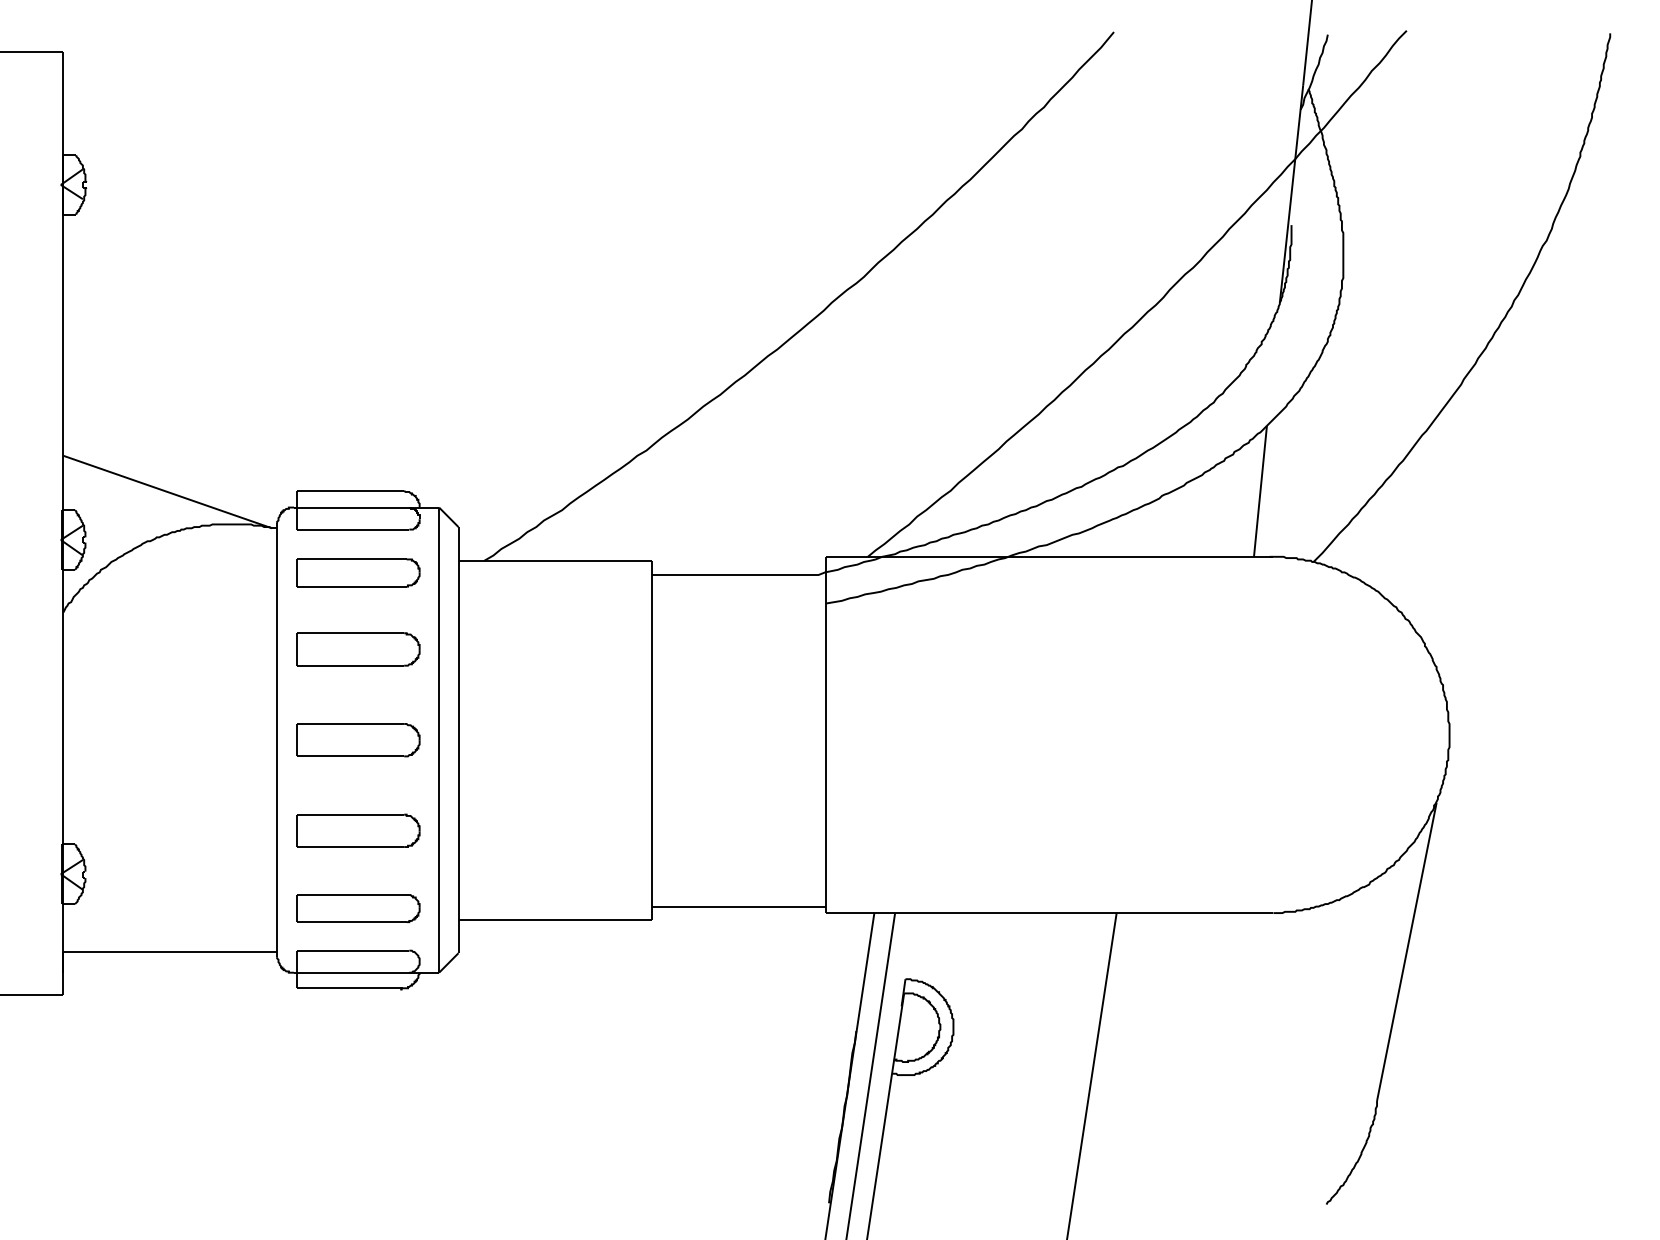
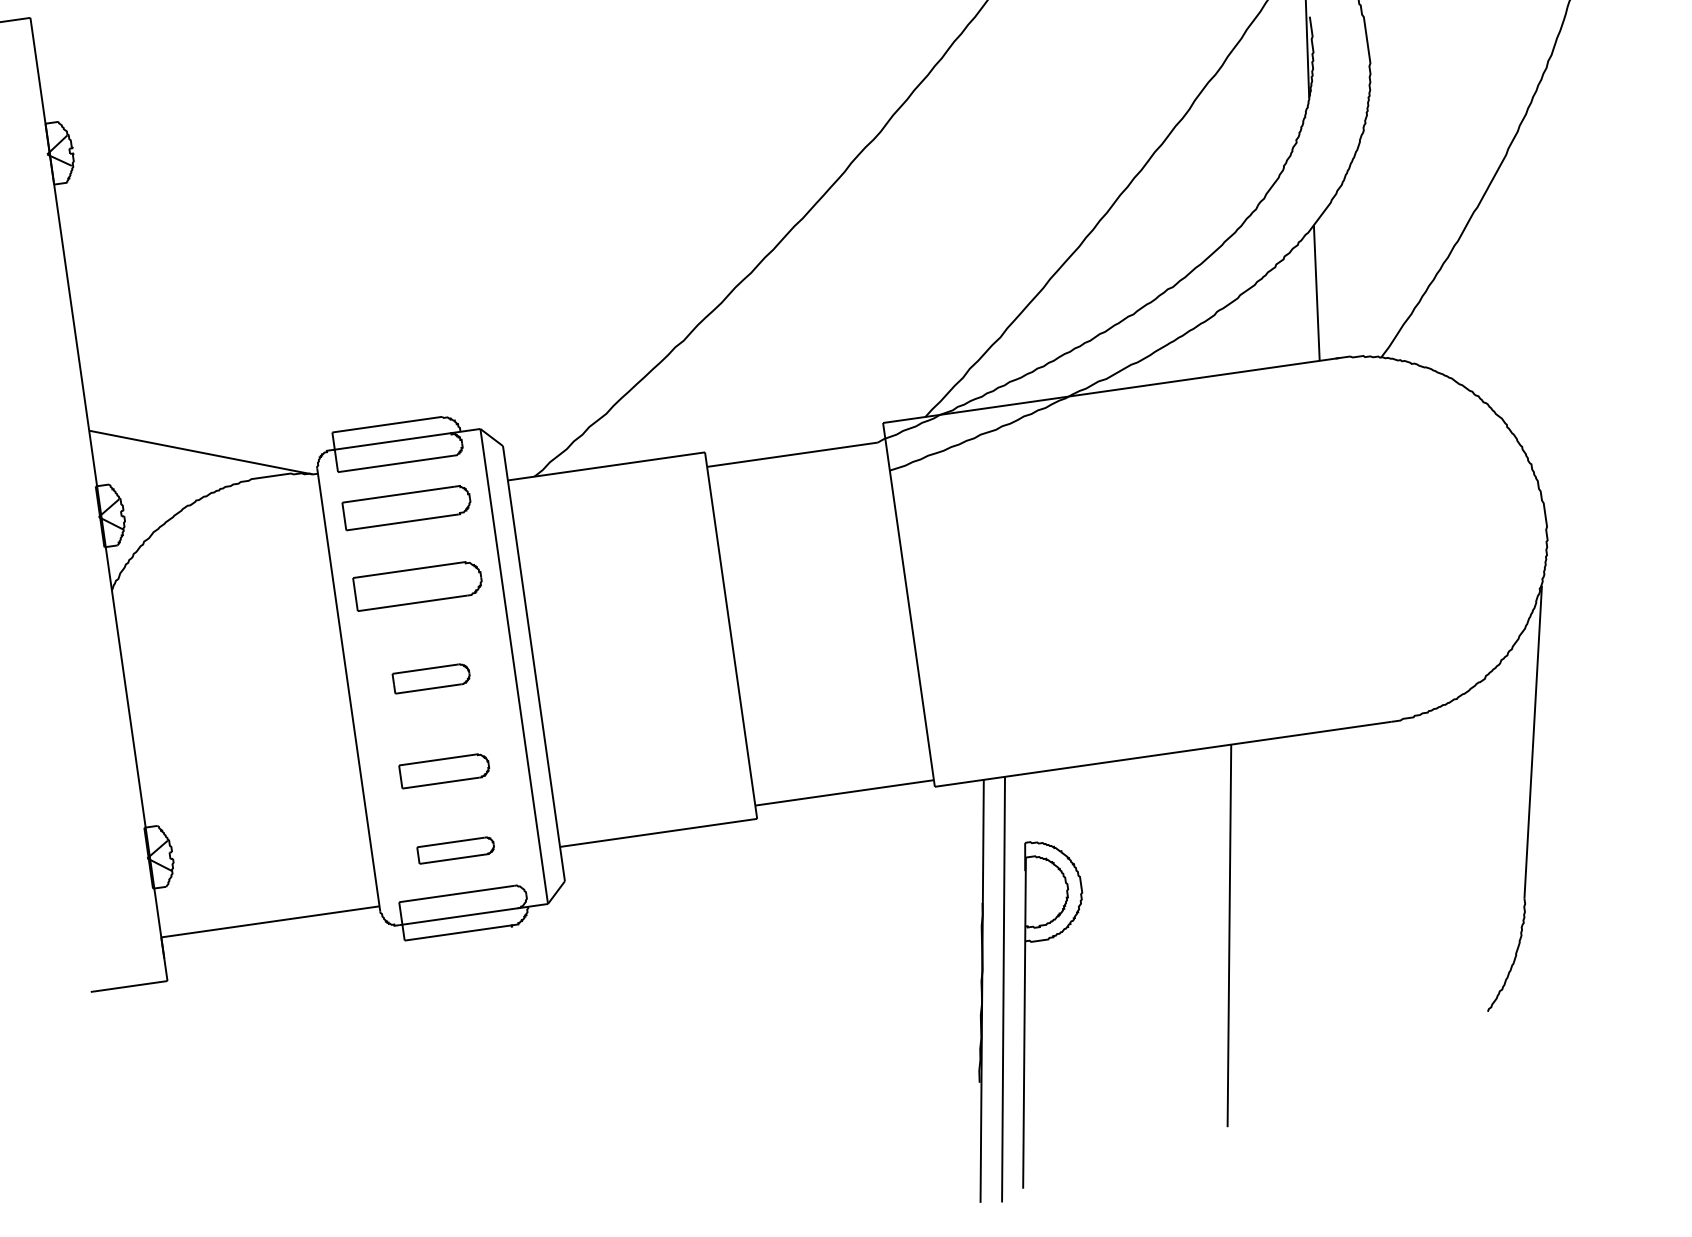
part: (358, 740) -> (431, 678), size x0.6
part: (358, 830) -> (444, 770), size x0.7
part: (358, 908) -> (456, 850), size x0.6

